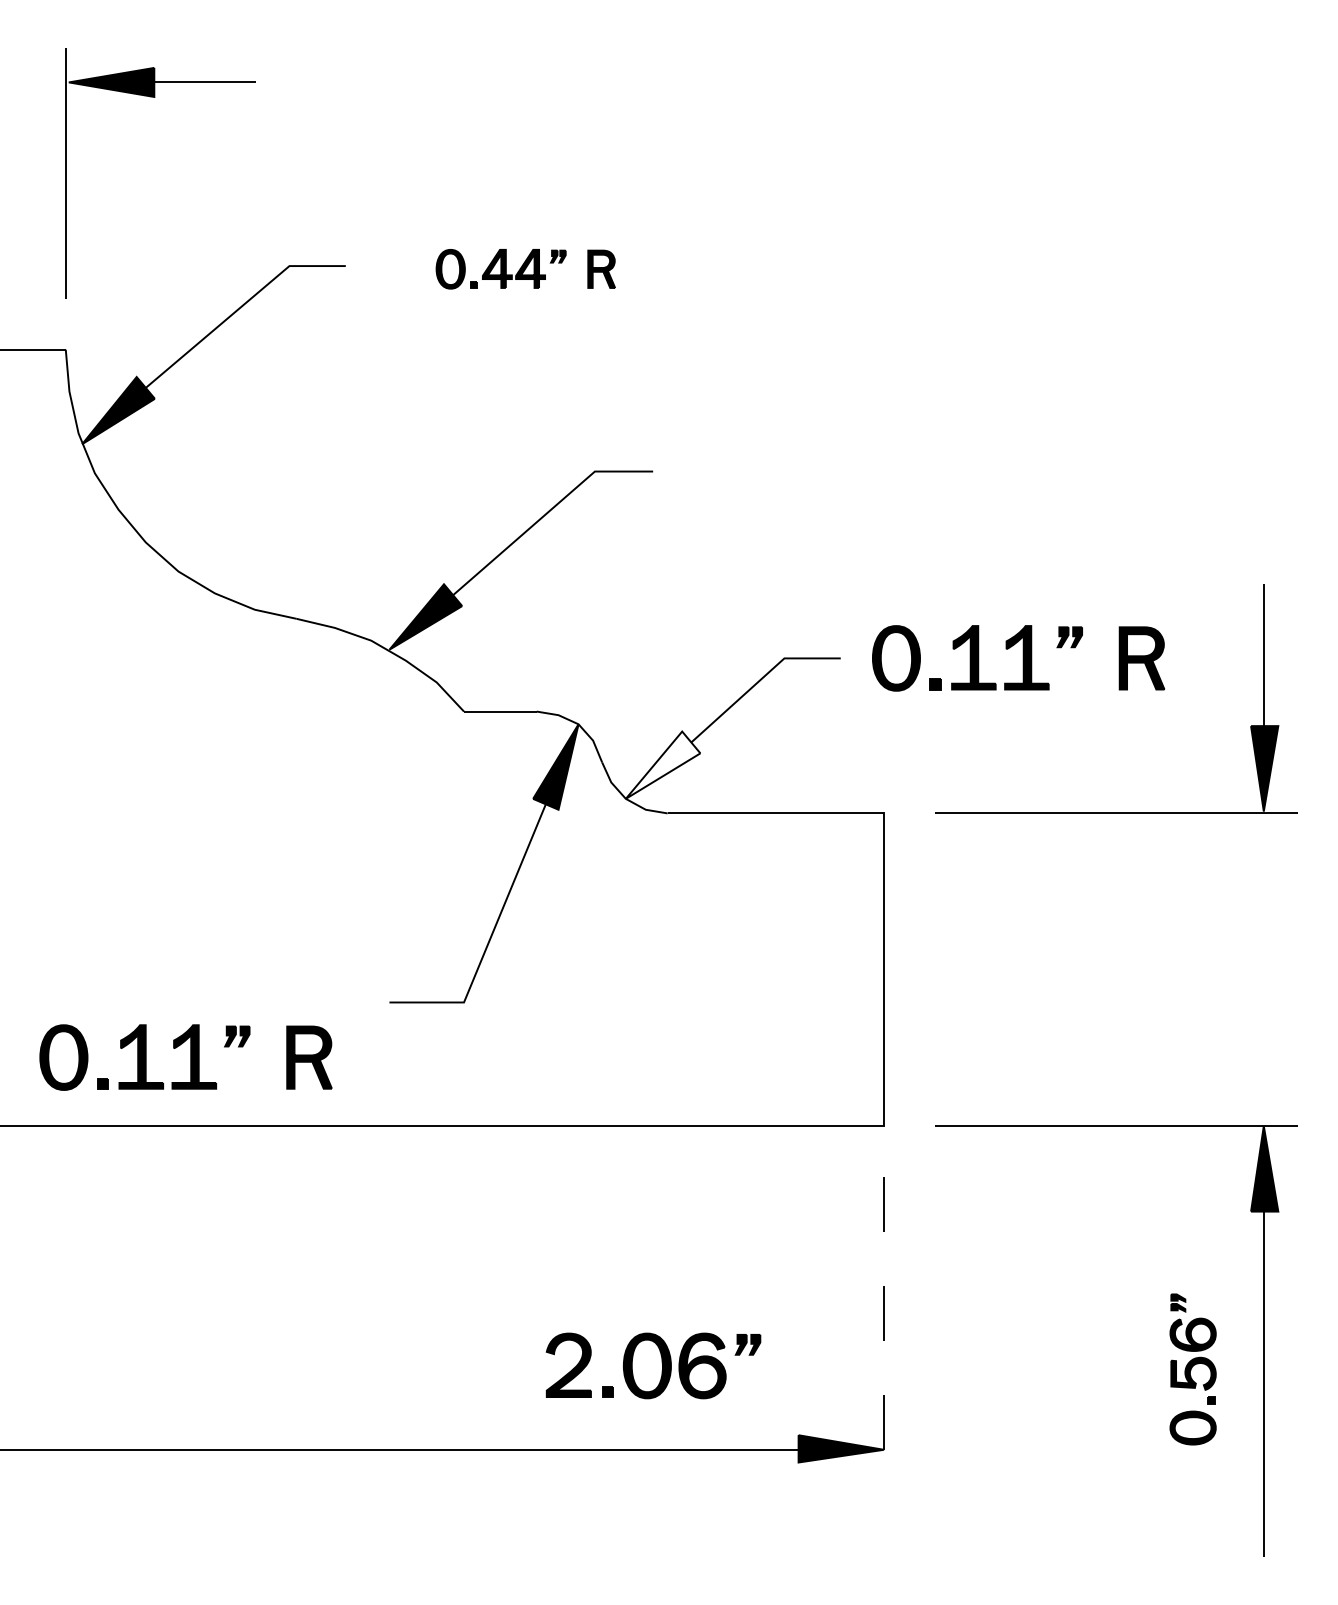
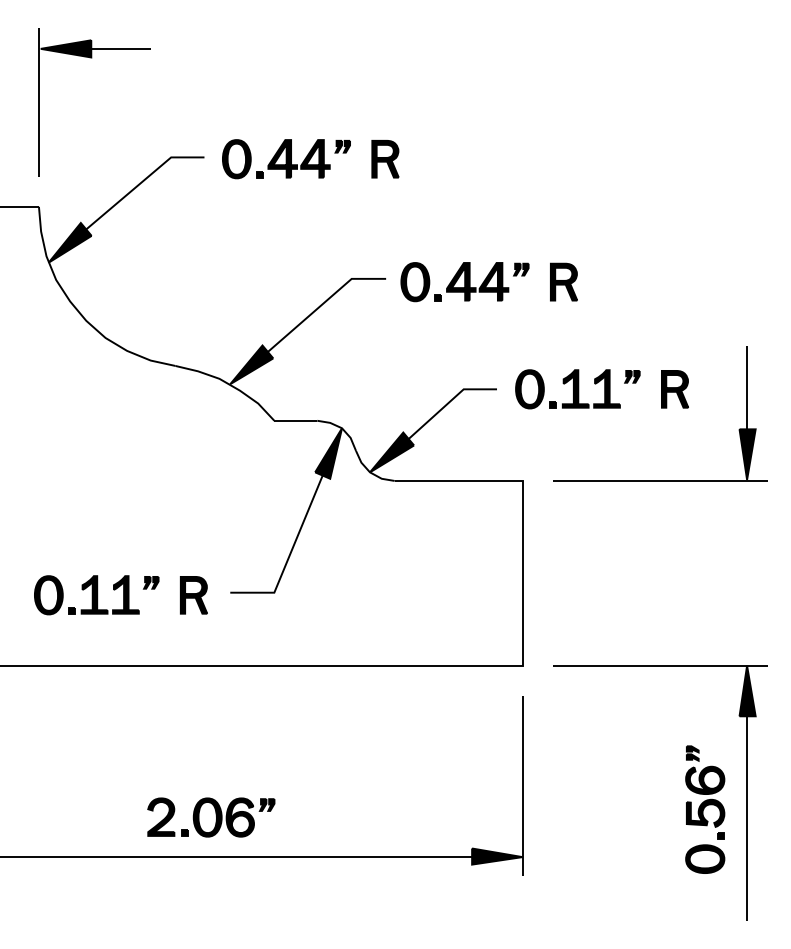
part: (525, 269) -> (310, 159), size x1.67
part: (826, 477) -> (488, 282), added
fill: (663, 765) -> (392, 452), added
part: (185, 1057) -> (120, 595), moved
line: (883, 1330) -> (522, 786), dashed -> solid
part: (653, 1365) -> (211, 817), moved
part: (1193, 1369) -> (705, 809), size x1.43

